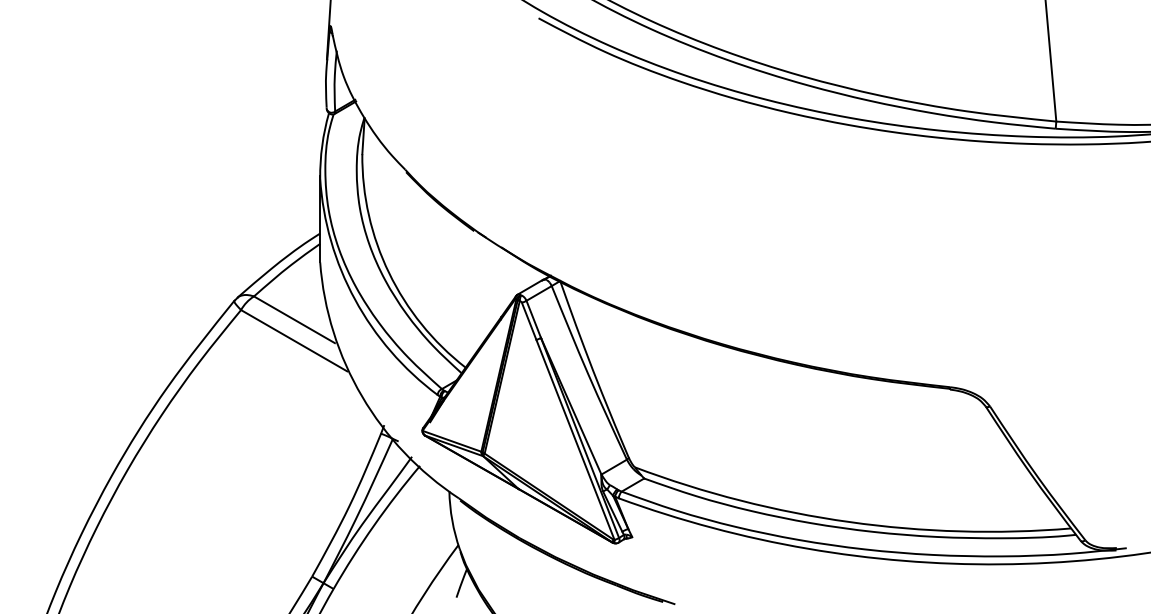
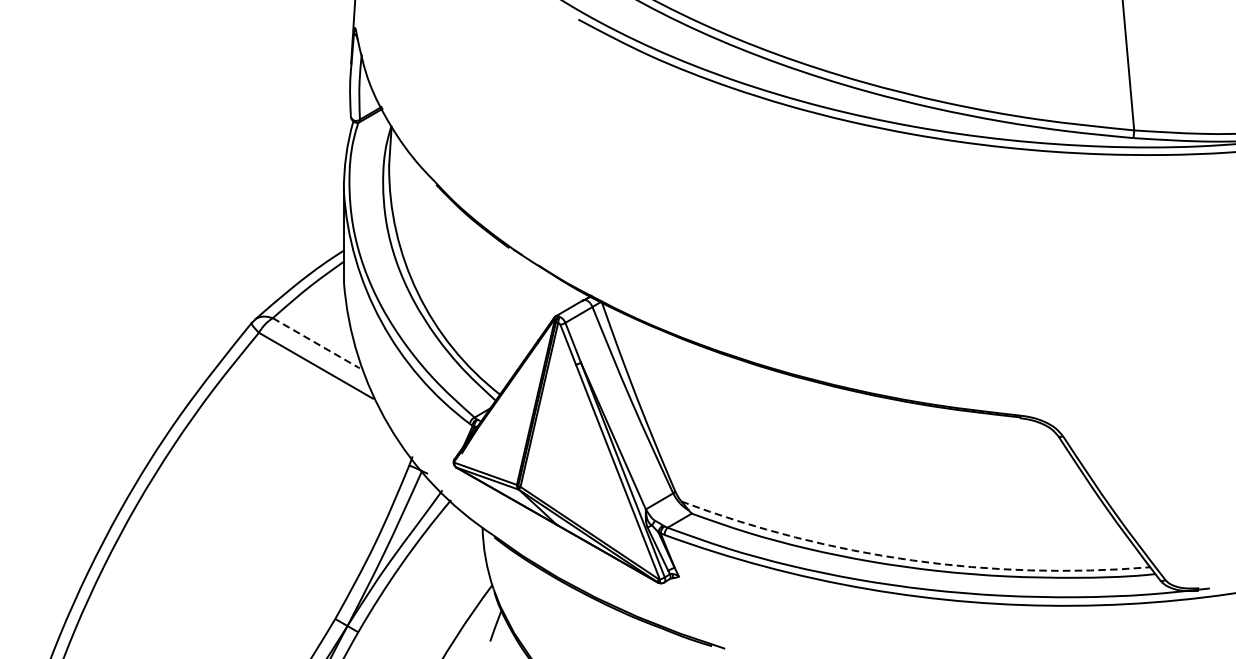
line: (294, 319) -> (316, 342), solid -> dashed
arc: (849, 522) -> (912, 560), solid -> dashed

